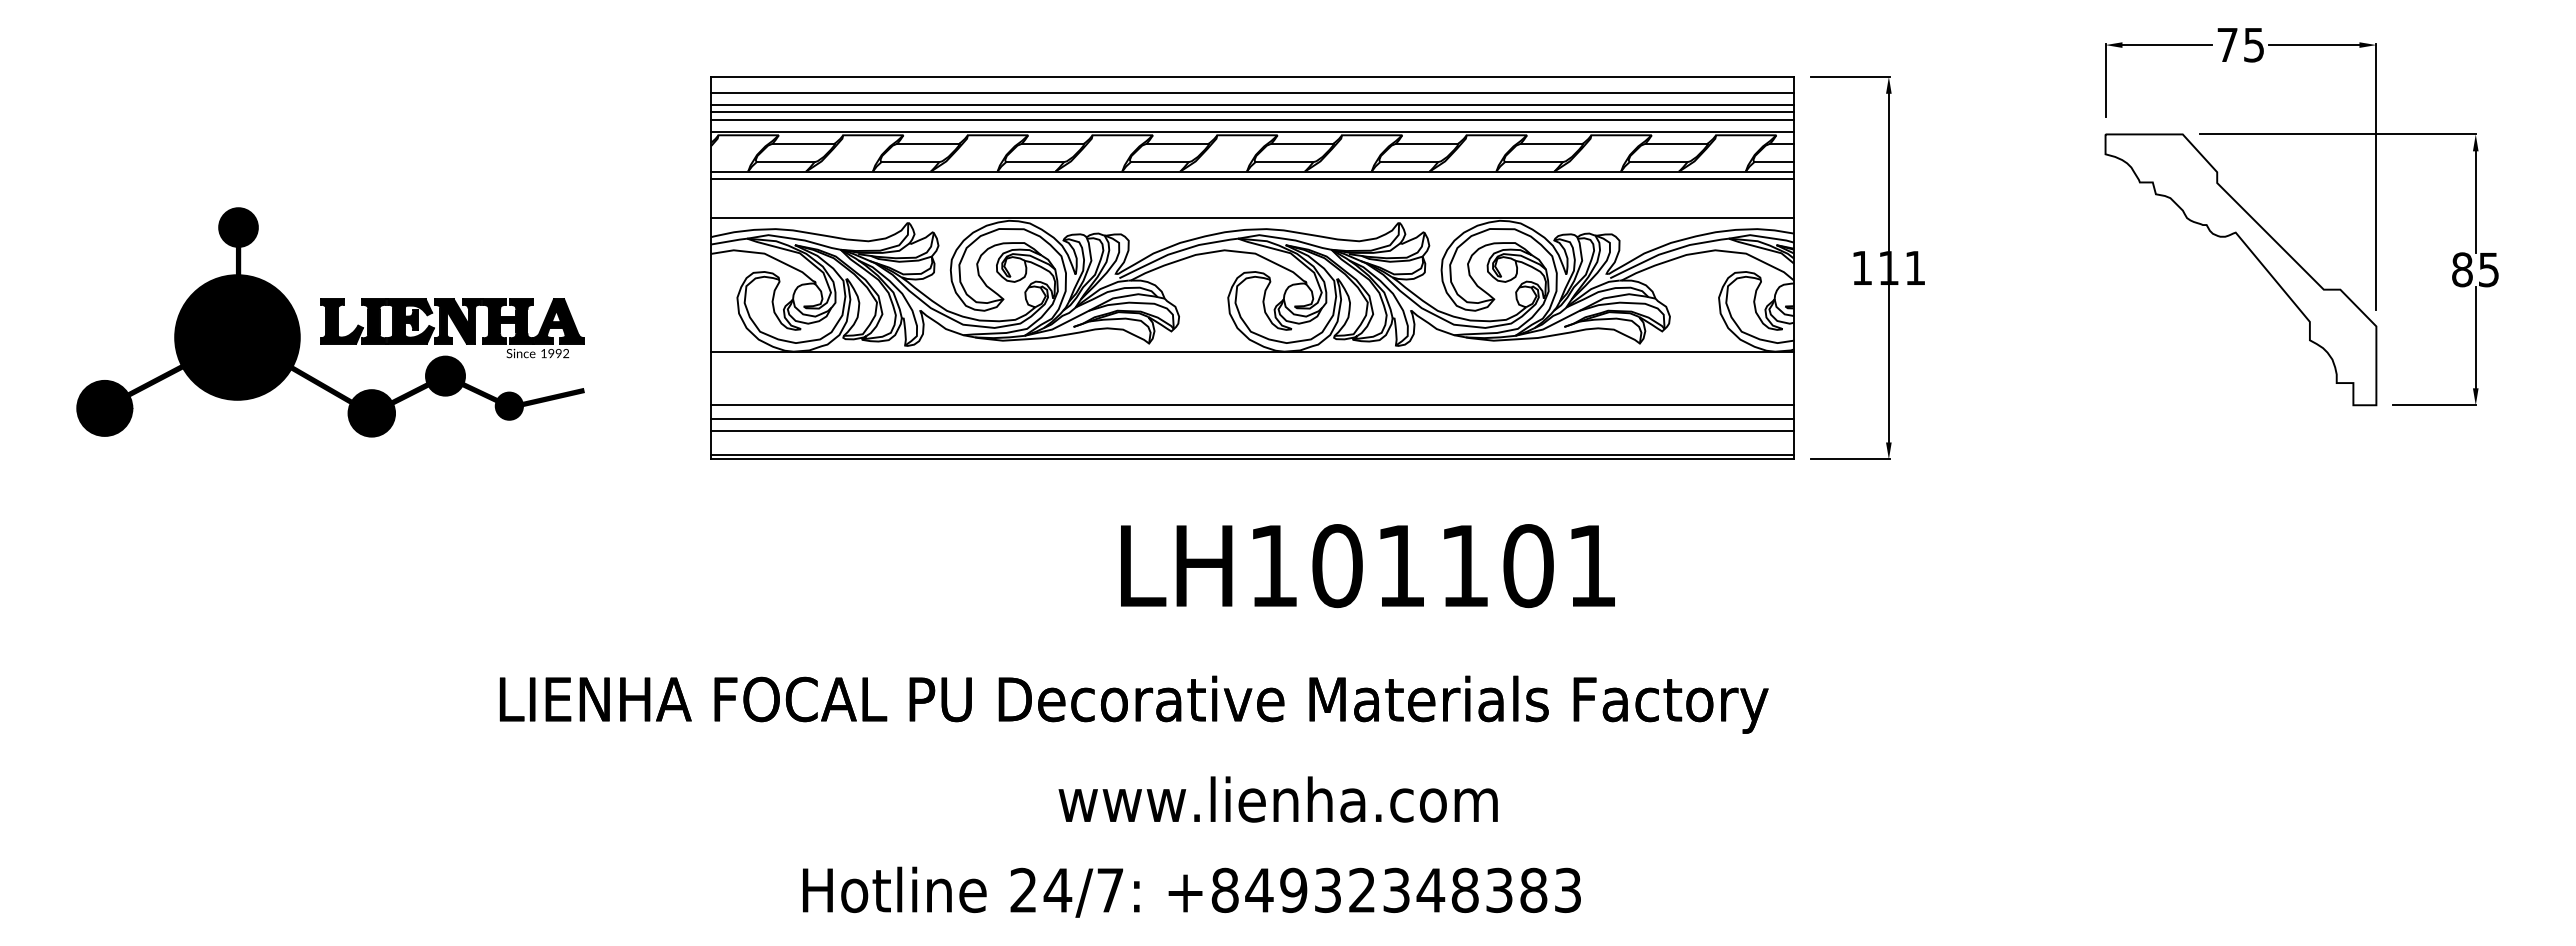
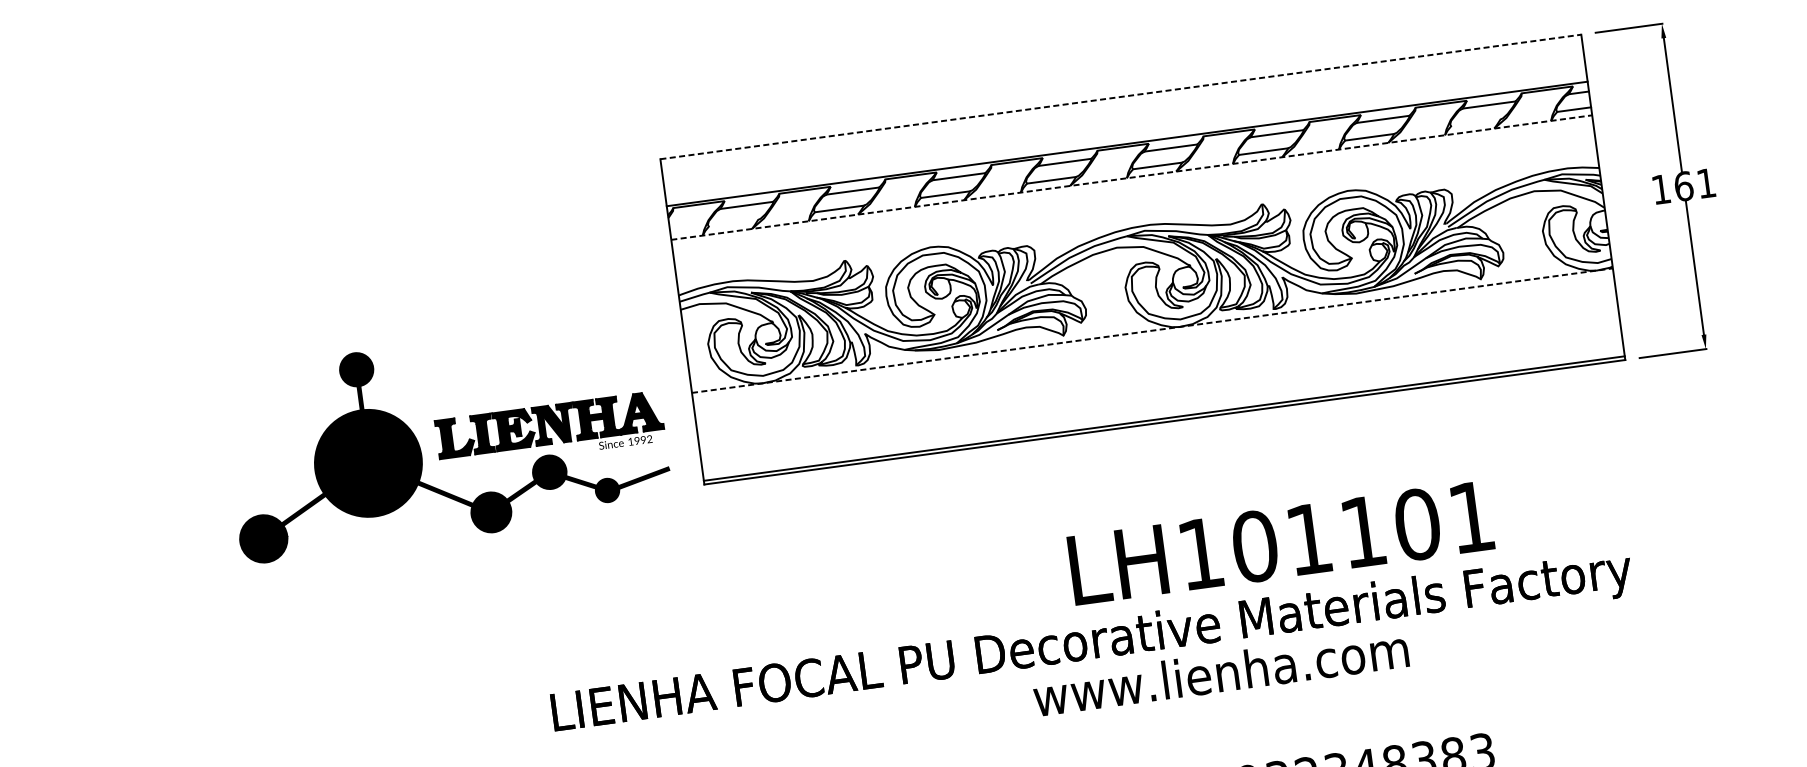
line: (1253, 76) -> (1121, 96), solid -> dashed
line: (1252, 92) -> (1122, 110), removed
line: (1252, 105) -> (1124, 121), removed
line: (1252, 112) -> (1124, 127), removed
line: (1252, 119) -> (1125, 133), removed
line: (785, 162) -> (733, 223), removed
line: (1658, 162) -> (1475, 123), removed
line: (1253, 171) -> (1132, 177), solid -> dashed
line: (1252, 179) -> (1132, 184), removed
line: (1252, 217) -> (1136, 216), removed
text: (1888, 267) -> (1683, 185), 111 -> 161
part: (330, 322) -> (445, 439), moved
line: (1253, 351) -> (1153, 330), solid -> dashed
line: (1252, 405) -> (1158, 376), removed
line: (1252, 419) -> (1160, 388), removed
line: (1252, 431) -> (1161, 398), removed
text: (1367, 566) -> (1280, 543), moved
text: (1277, 799) -> (1220, 672), moved

